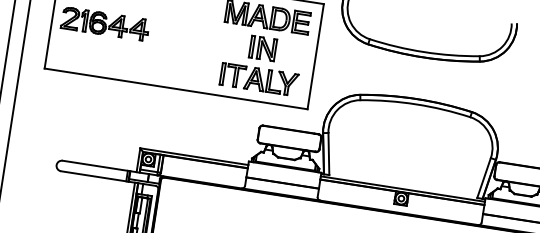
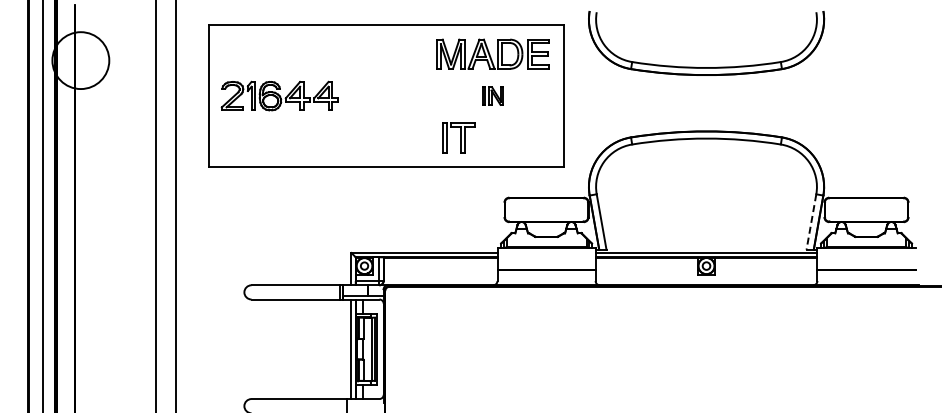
part: (262, 47) -> (492, 95), size x0.6
part: (271, 81) -> (510, 137), removed
line: (484, 178) -> (811, 222), solid -> dashed

